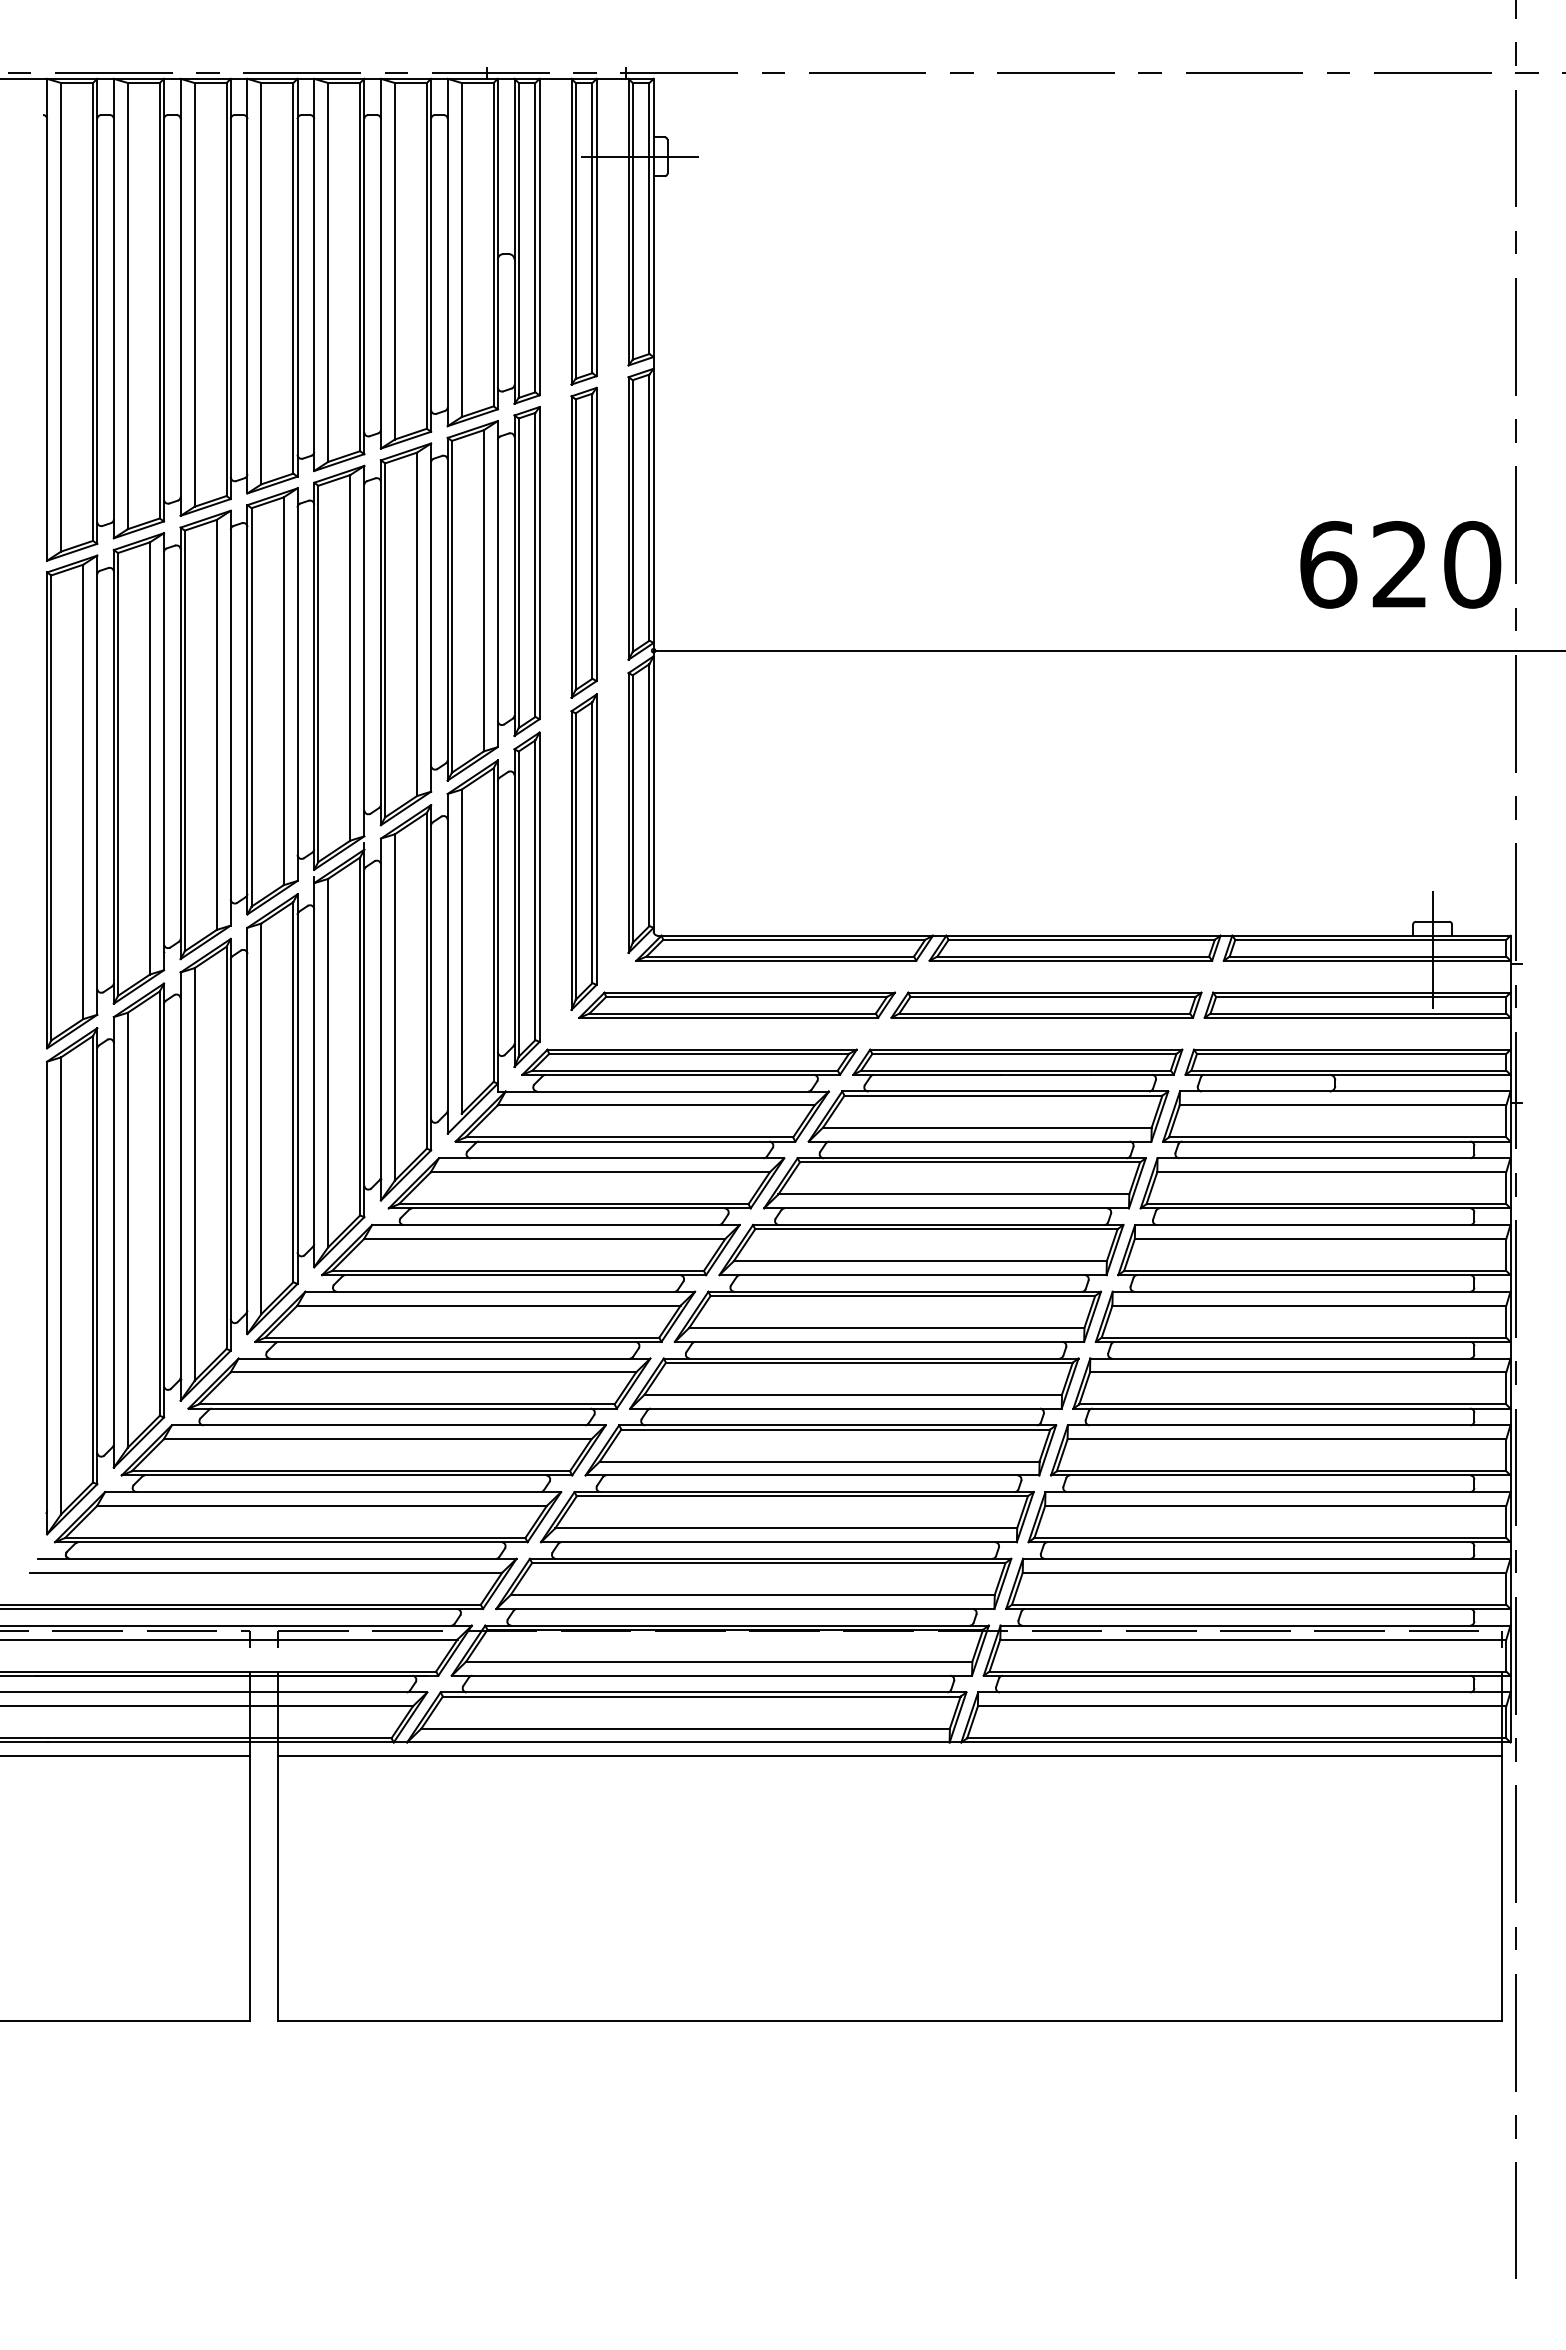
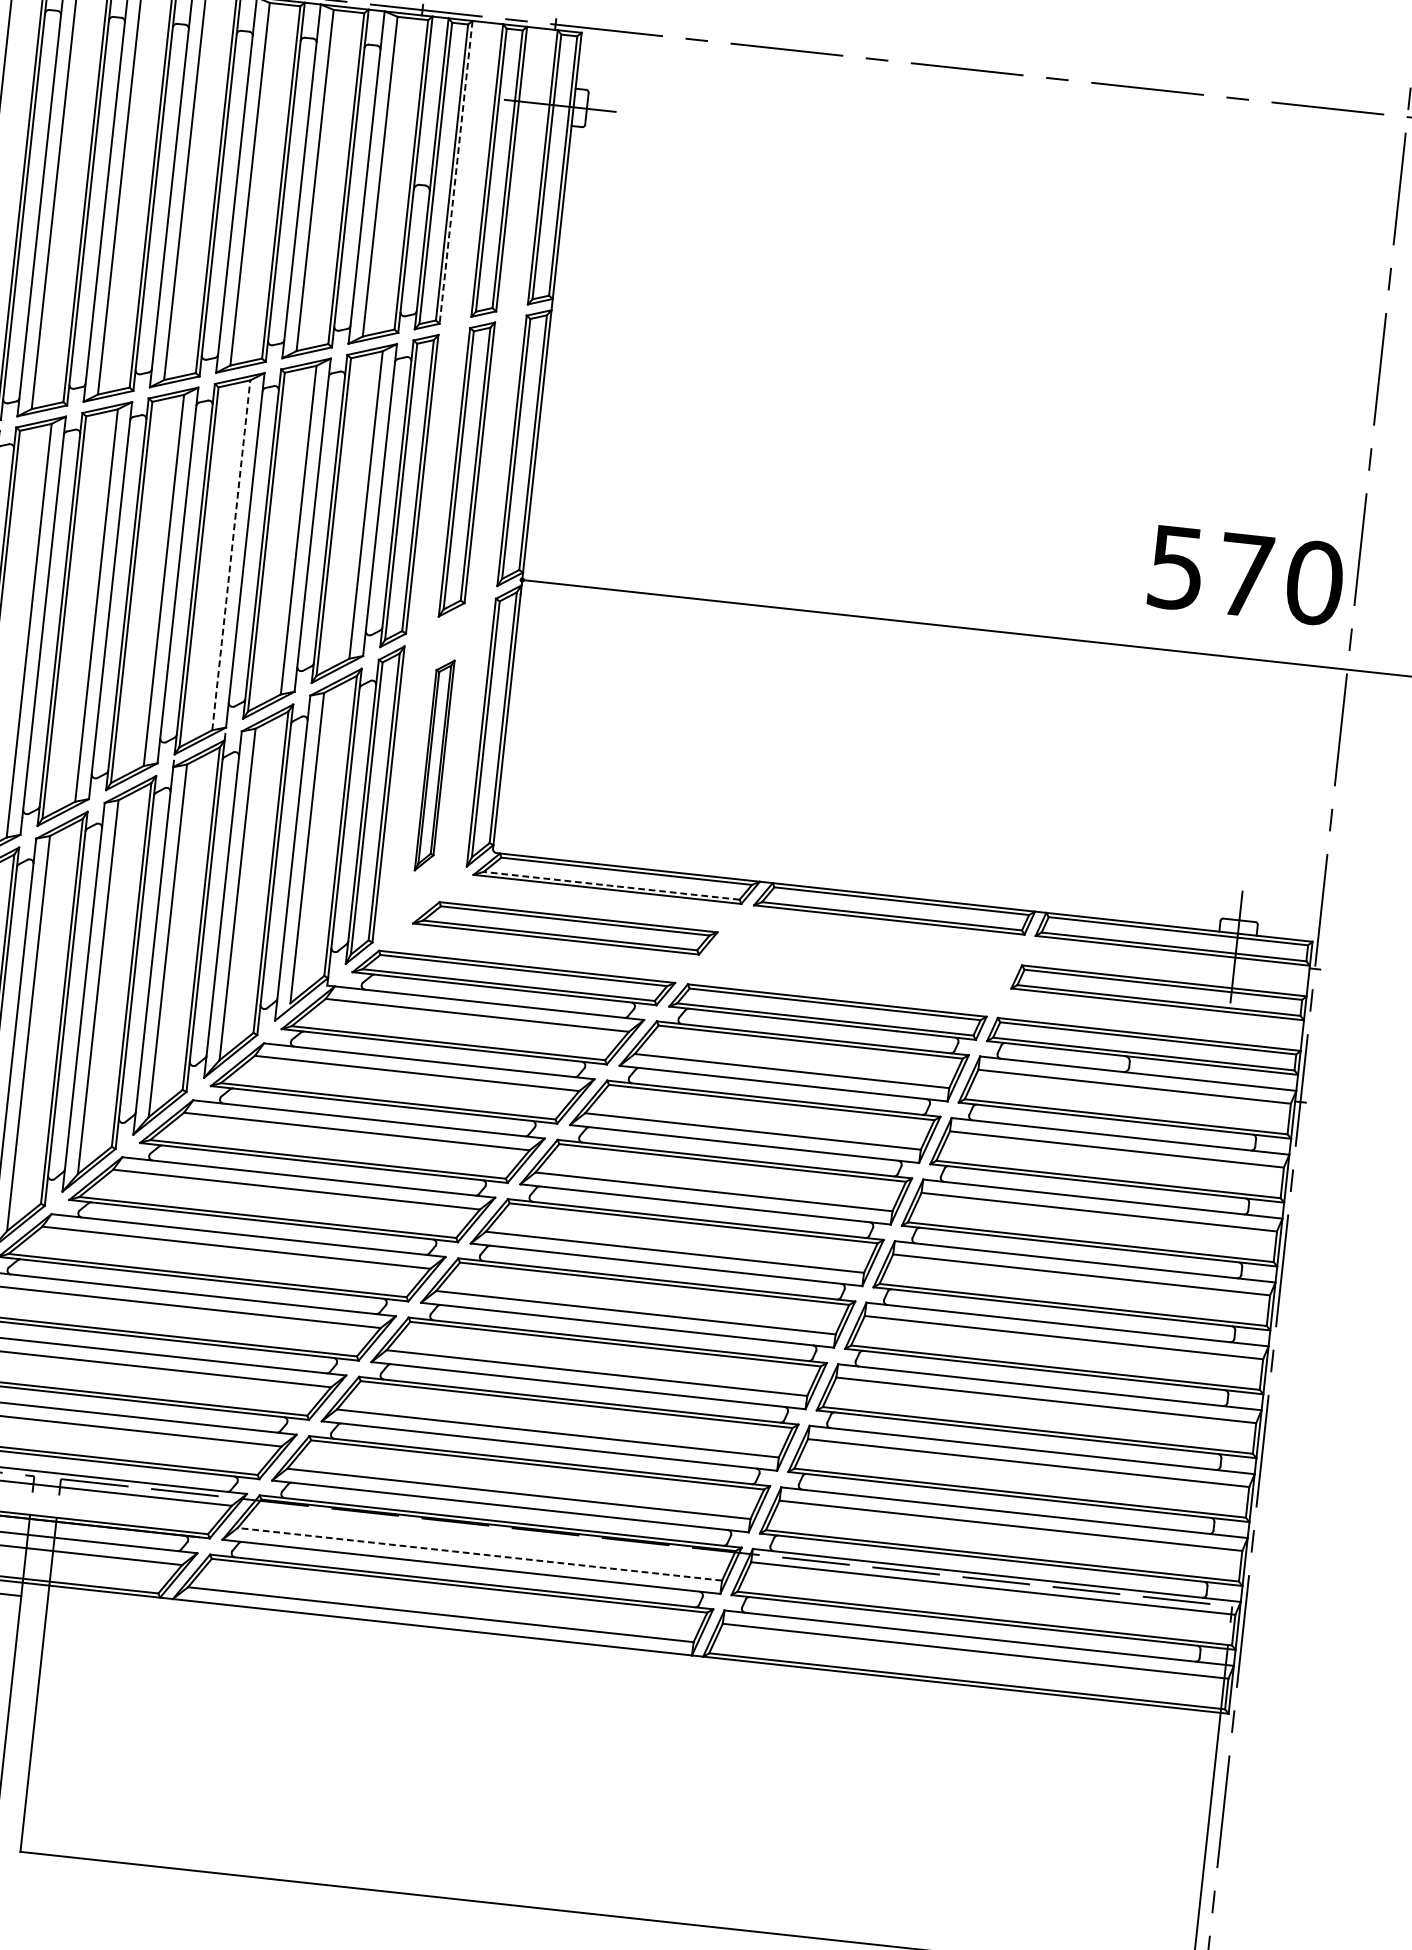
line: (539, 237) -> (455, 172), solid -> dashed
text: (1363, 564) -> (1210, 571), 620 -> 570
line: (350, 657) -> (231, 554), solid -> dashed
part: (583, 851) -> (434, 764), size x0.7
line: (780, 956) -> (611, 885), solid -> dashed
part: (1046, 1004) -> (861, 959), removed
line: (718, 1661) -> (479, 1553), solid -> dashed
line: (890, 1756) -> (633, 1662), removed

